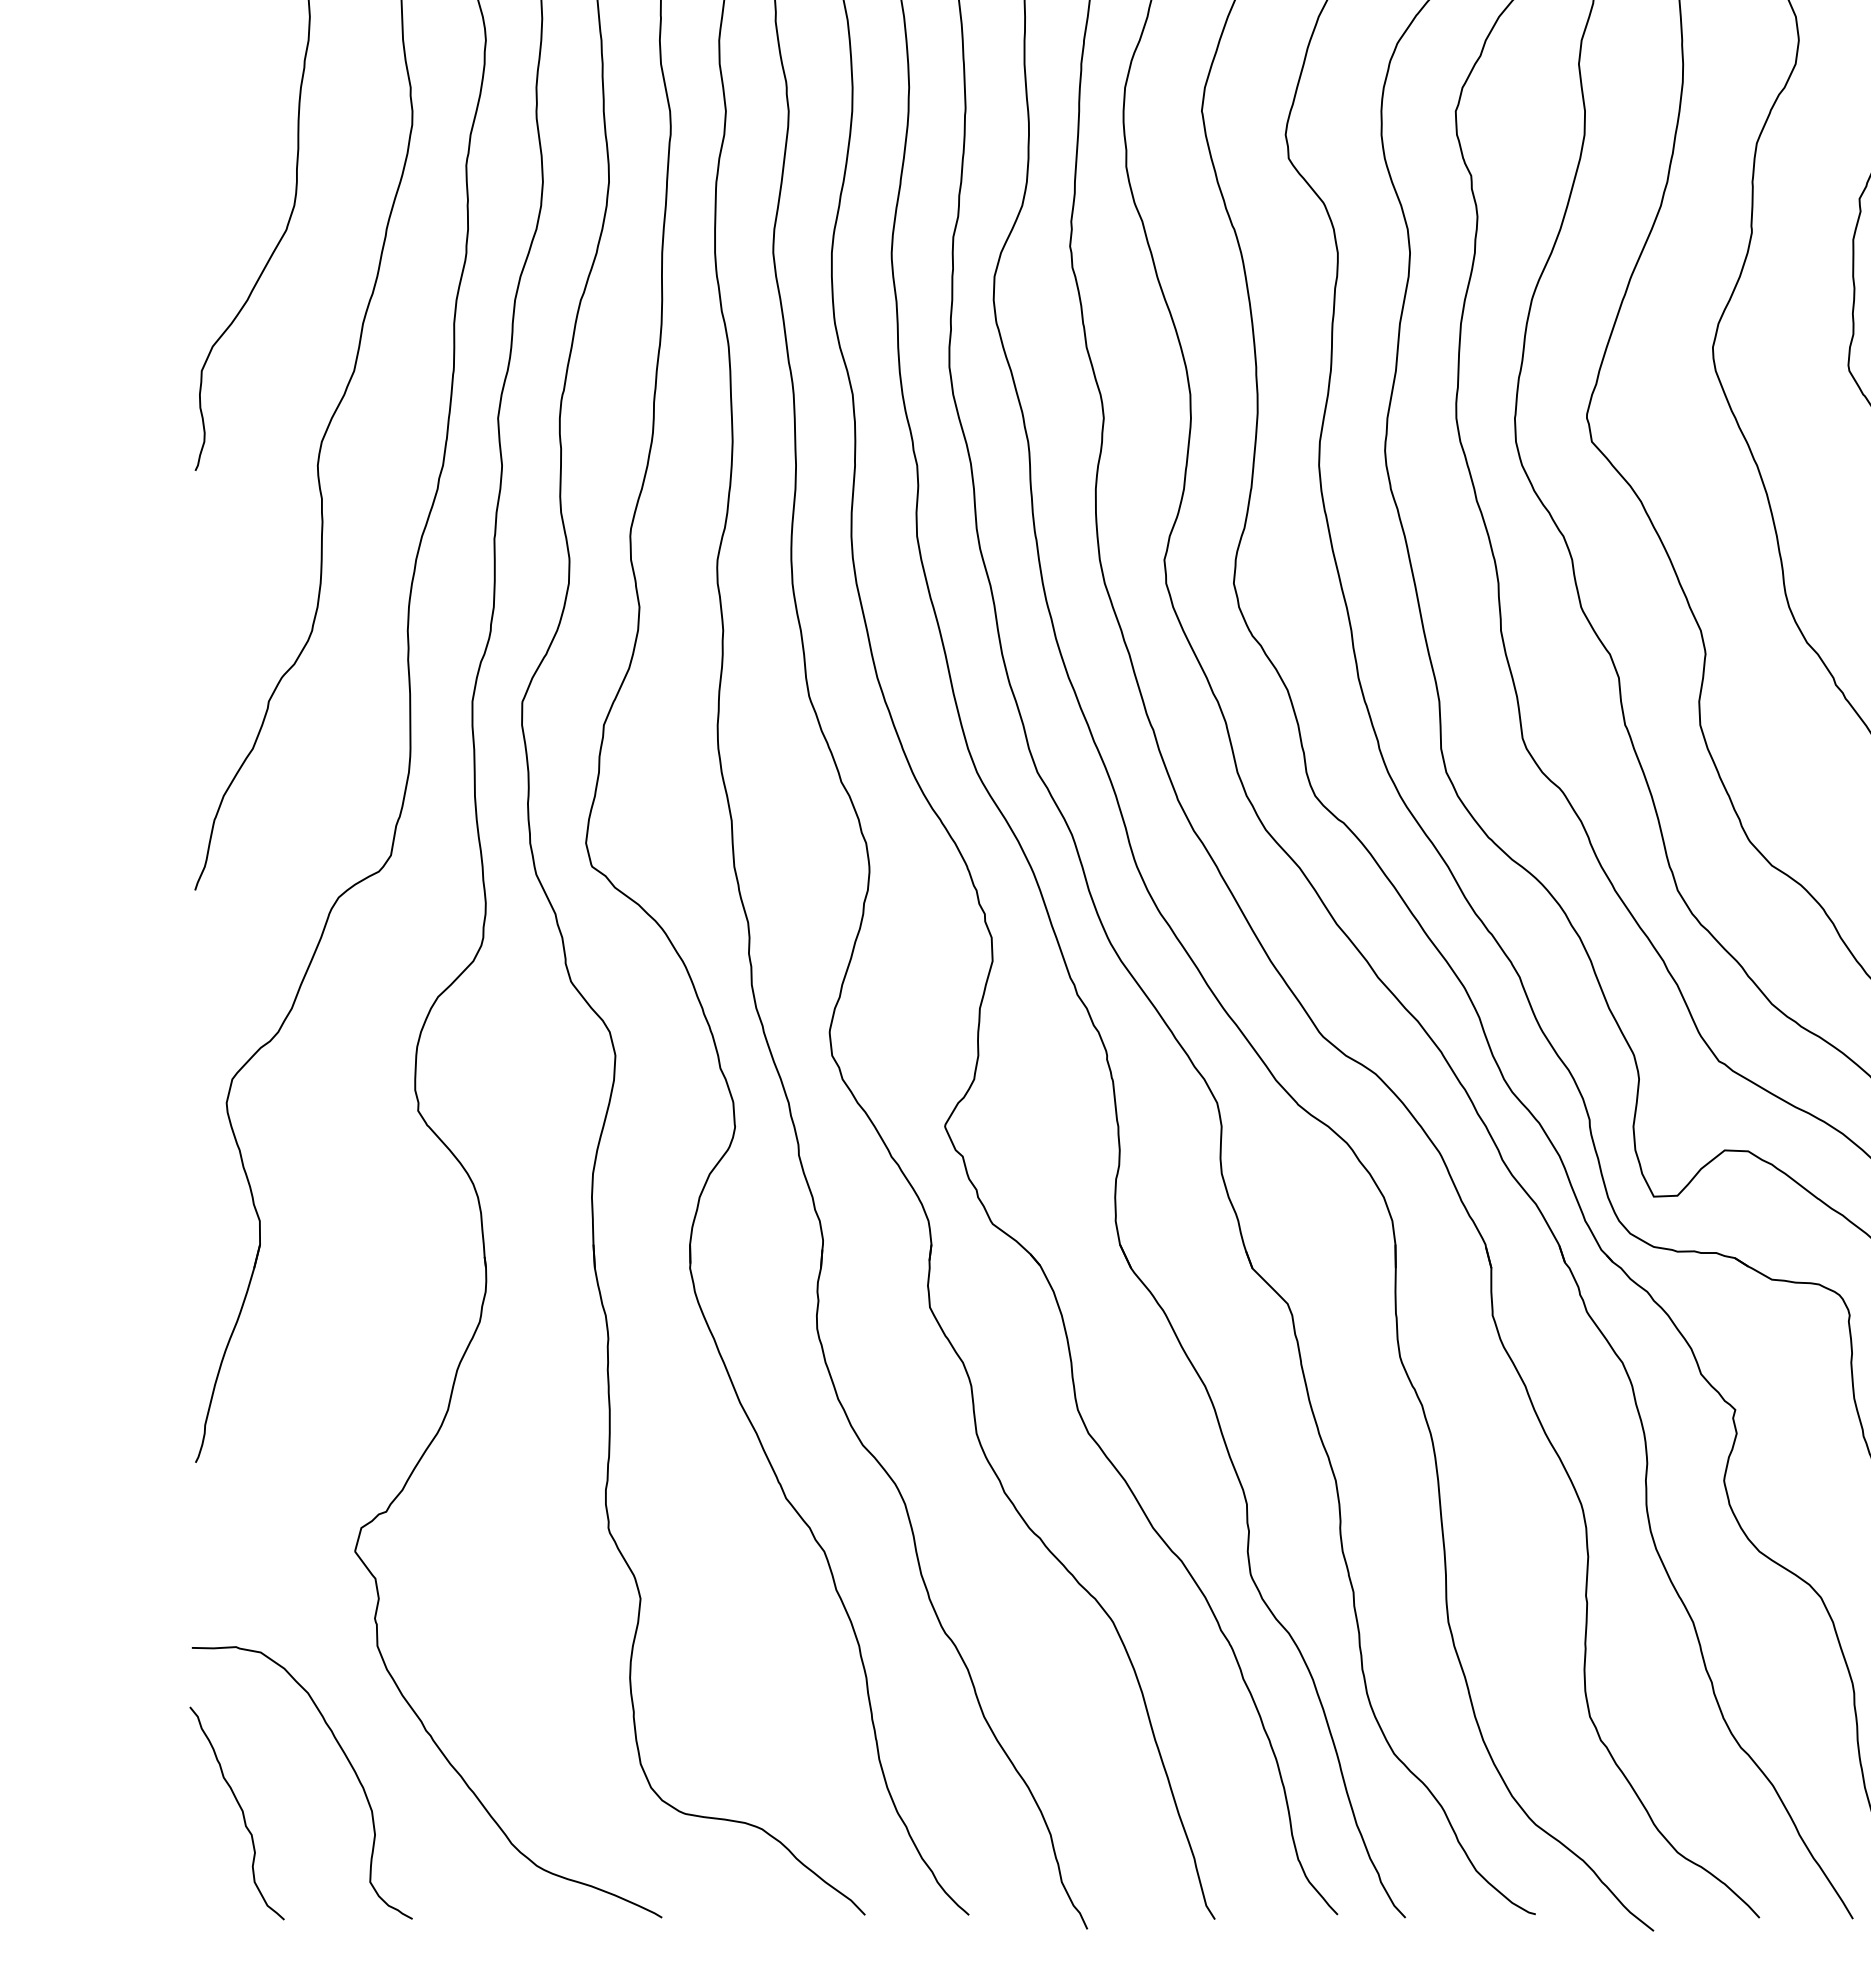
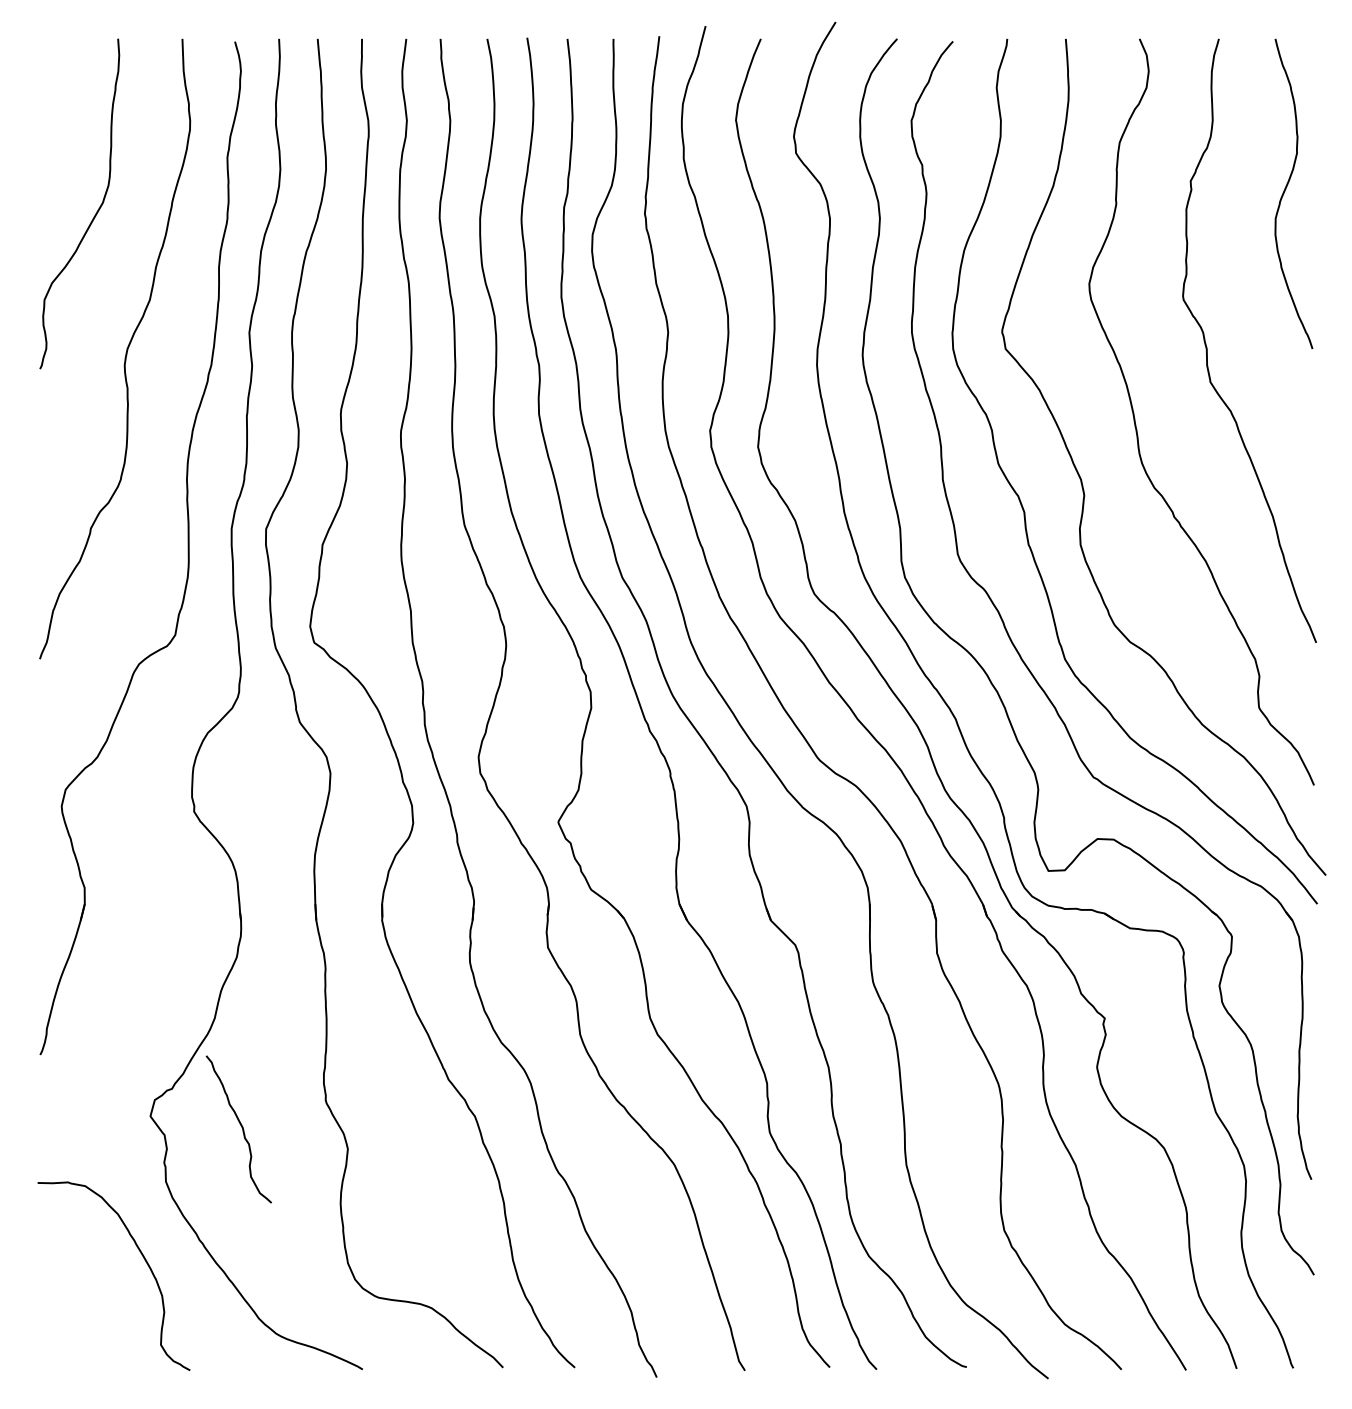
curve: (240, 1810) -> (241, 1127), moved

